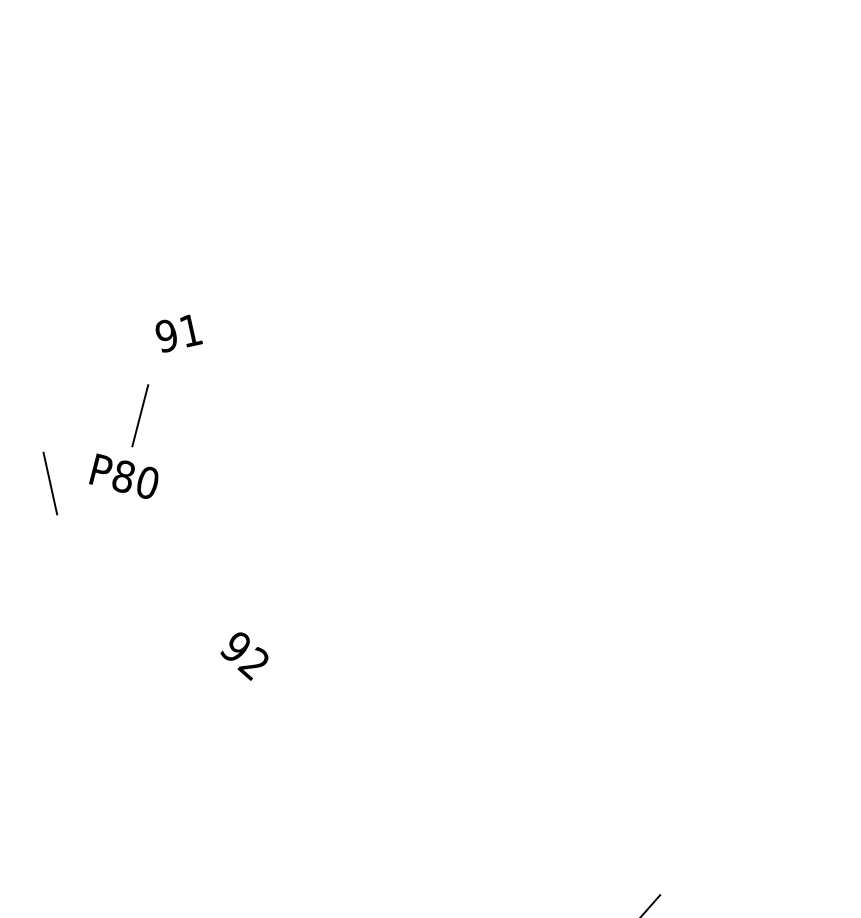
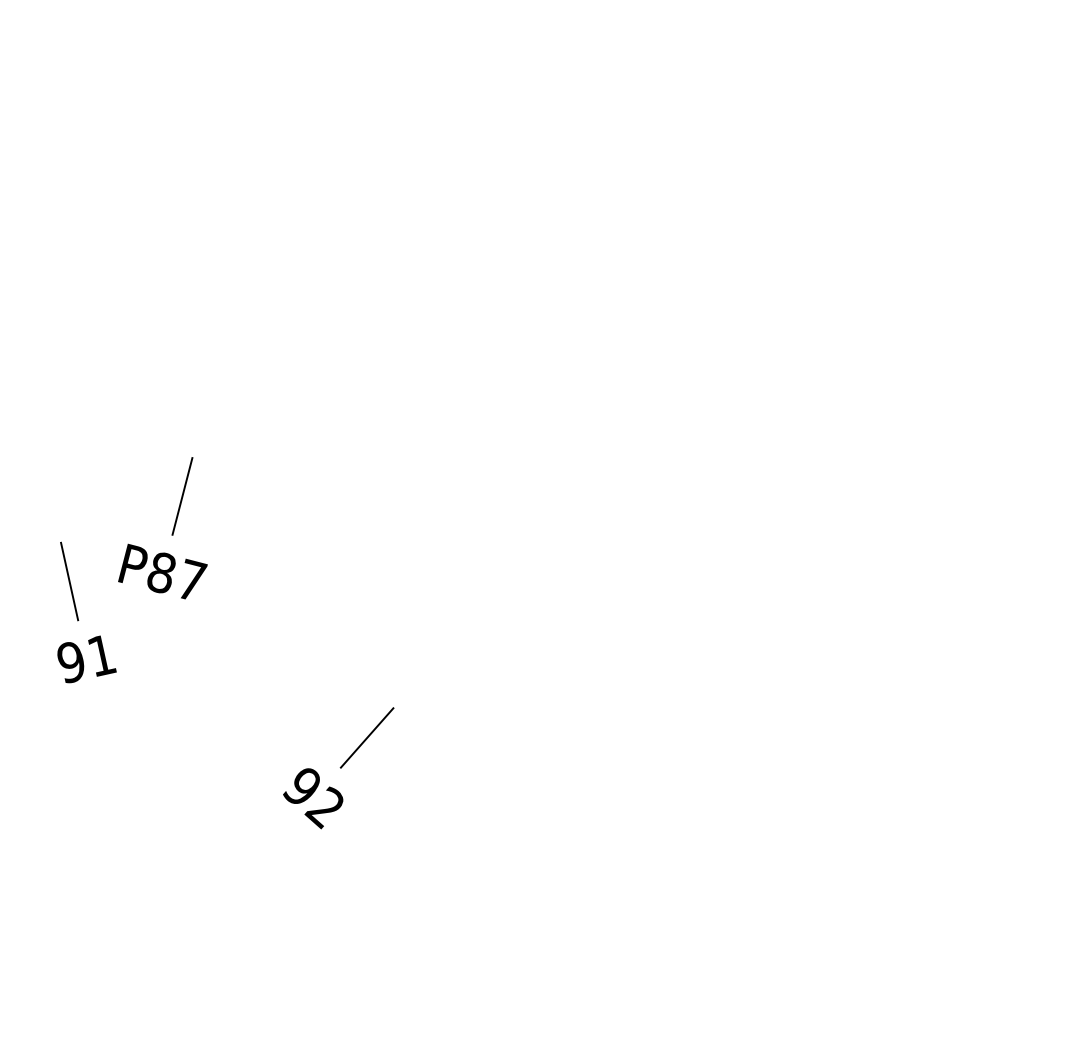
text: (178, 333) -> (86, 659), moved
text: (148, 481) -> (192, 578), P80 -> P87
line: (287, 607) -> (367, 737), added

